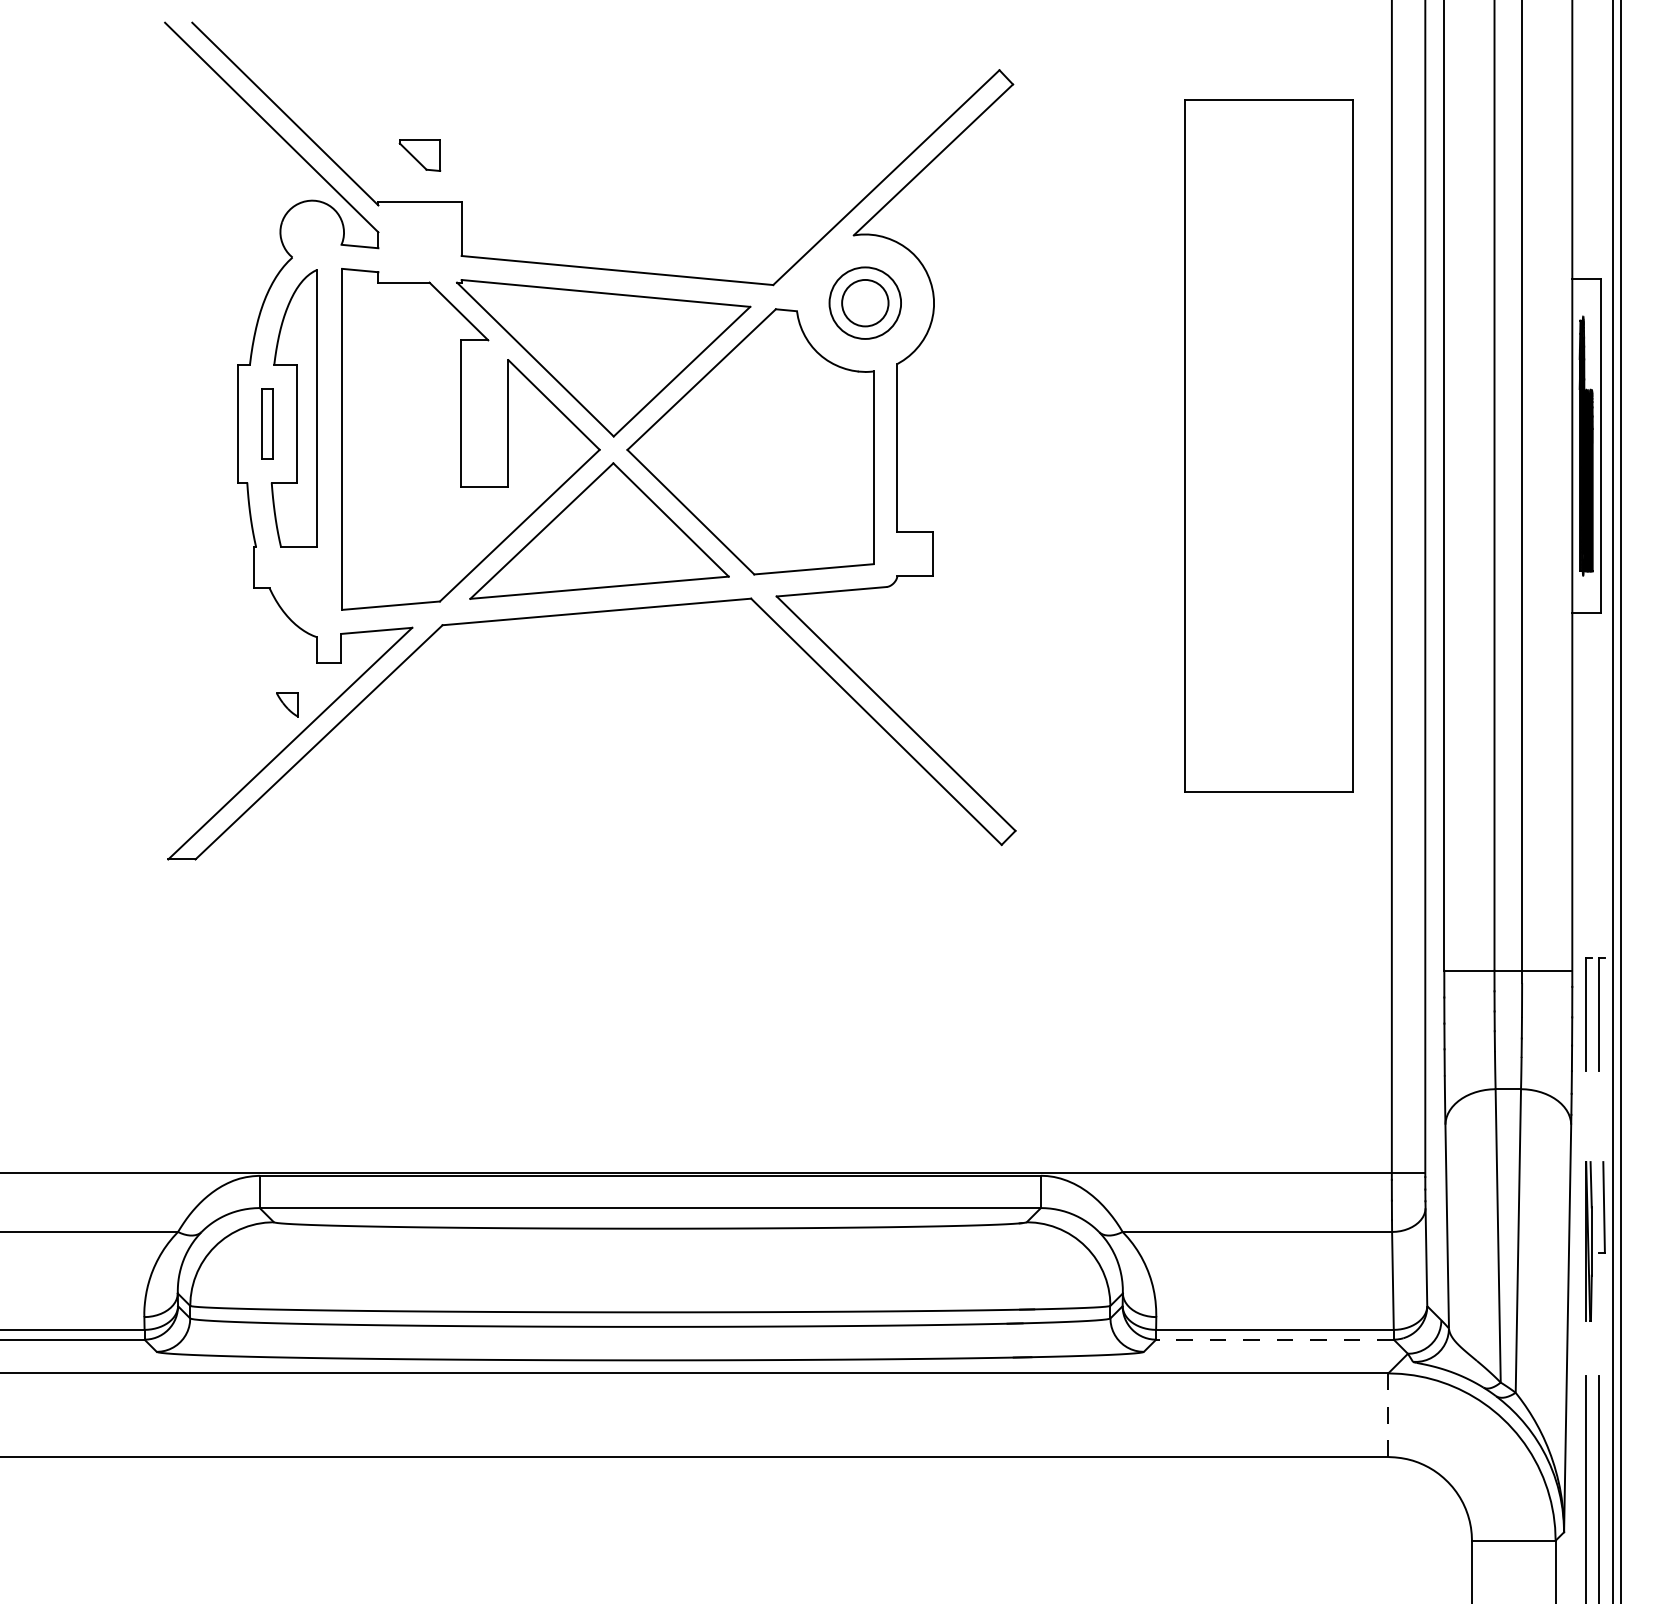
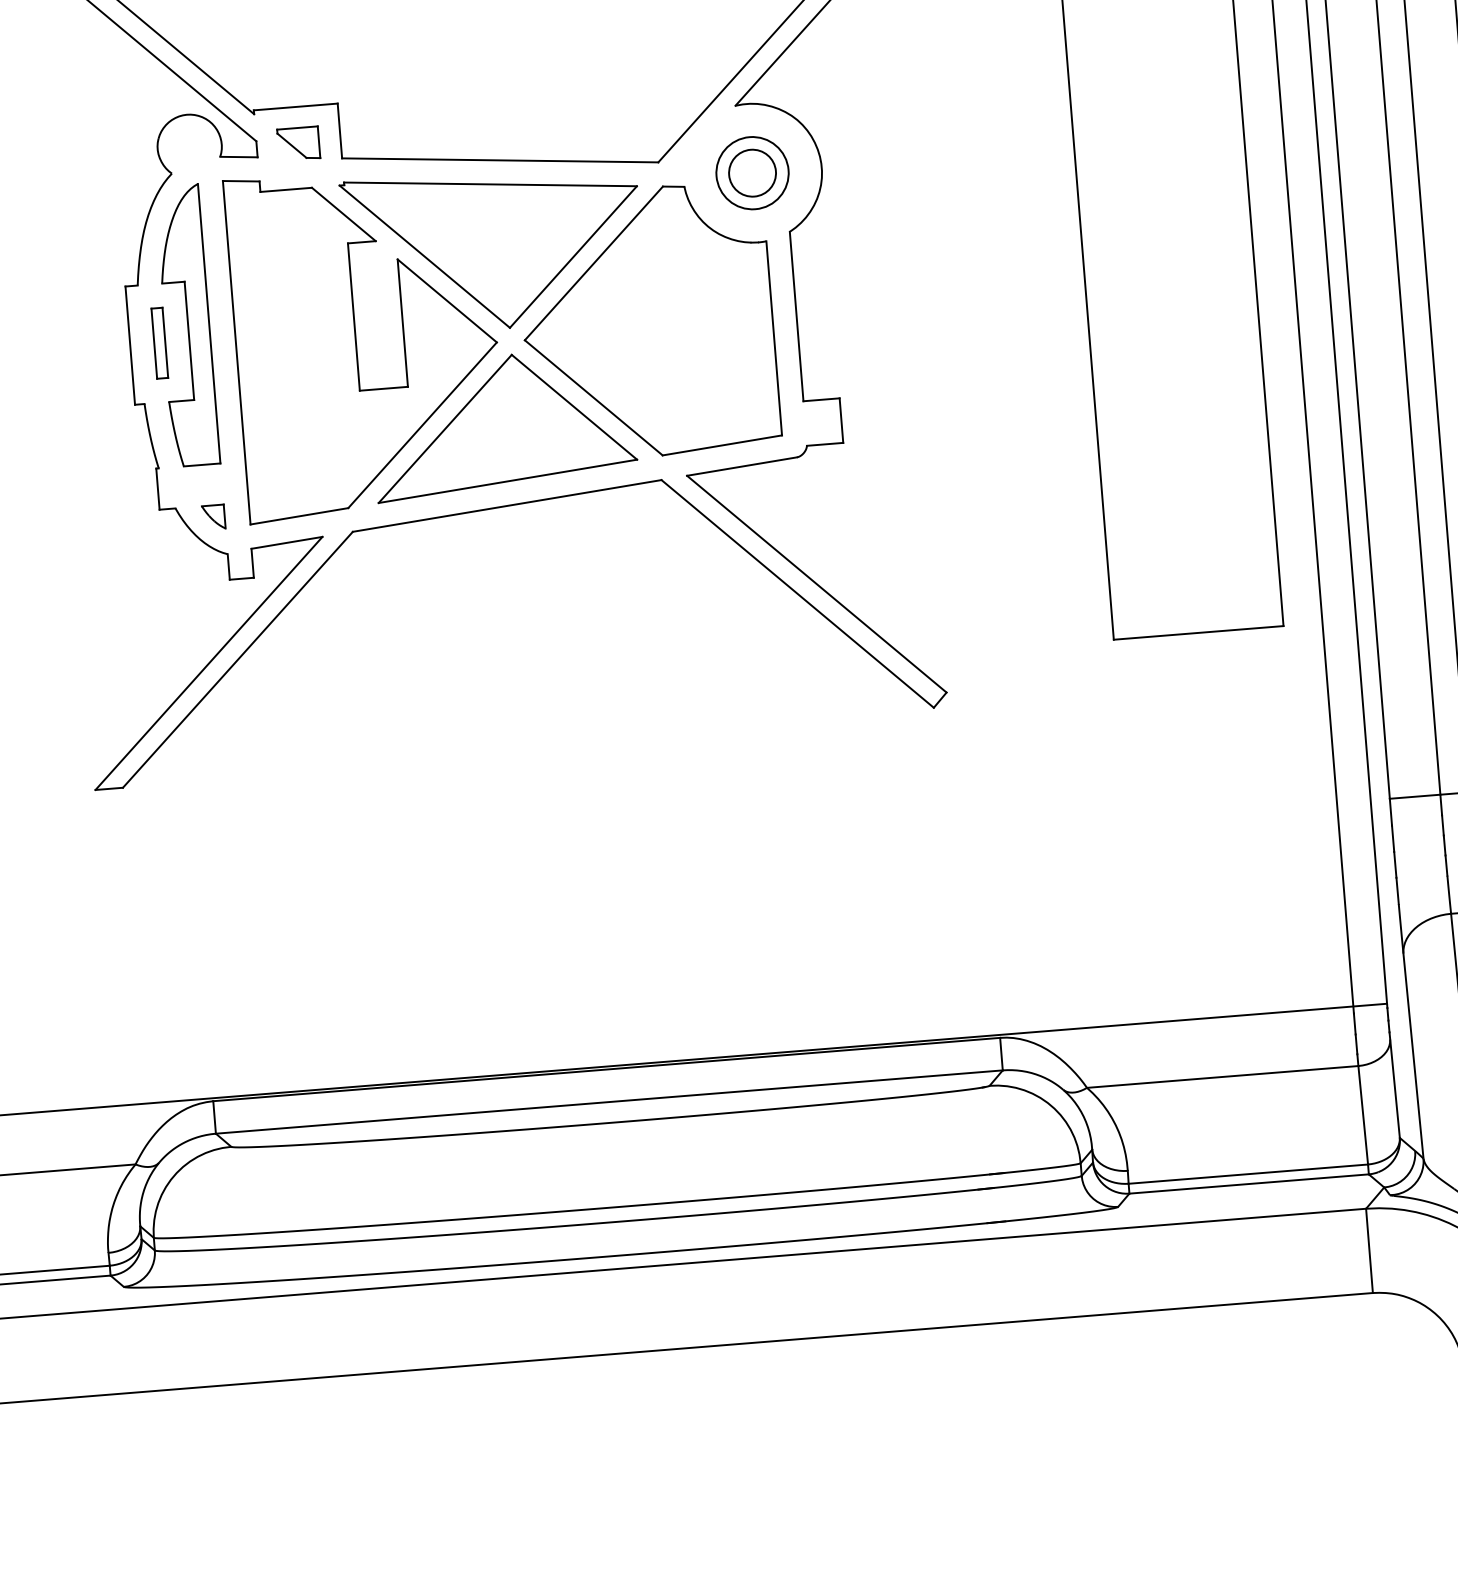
part: (419, 155) -> (298, 144), moved
part: (287, 704) -> (213, 516), moved
line: (1274, 1339) -> (1248, 1183), dashed -> solid
line: (1388, 1415) -> (1369, 1251), dashed -> solid

